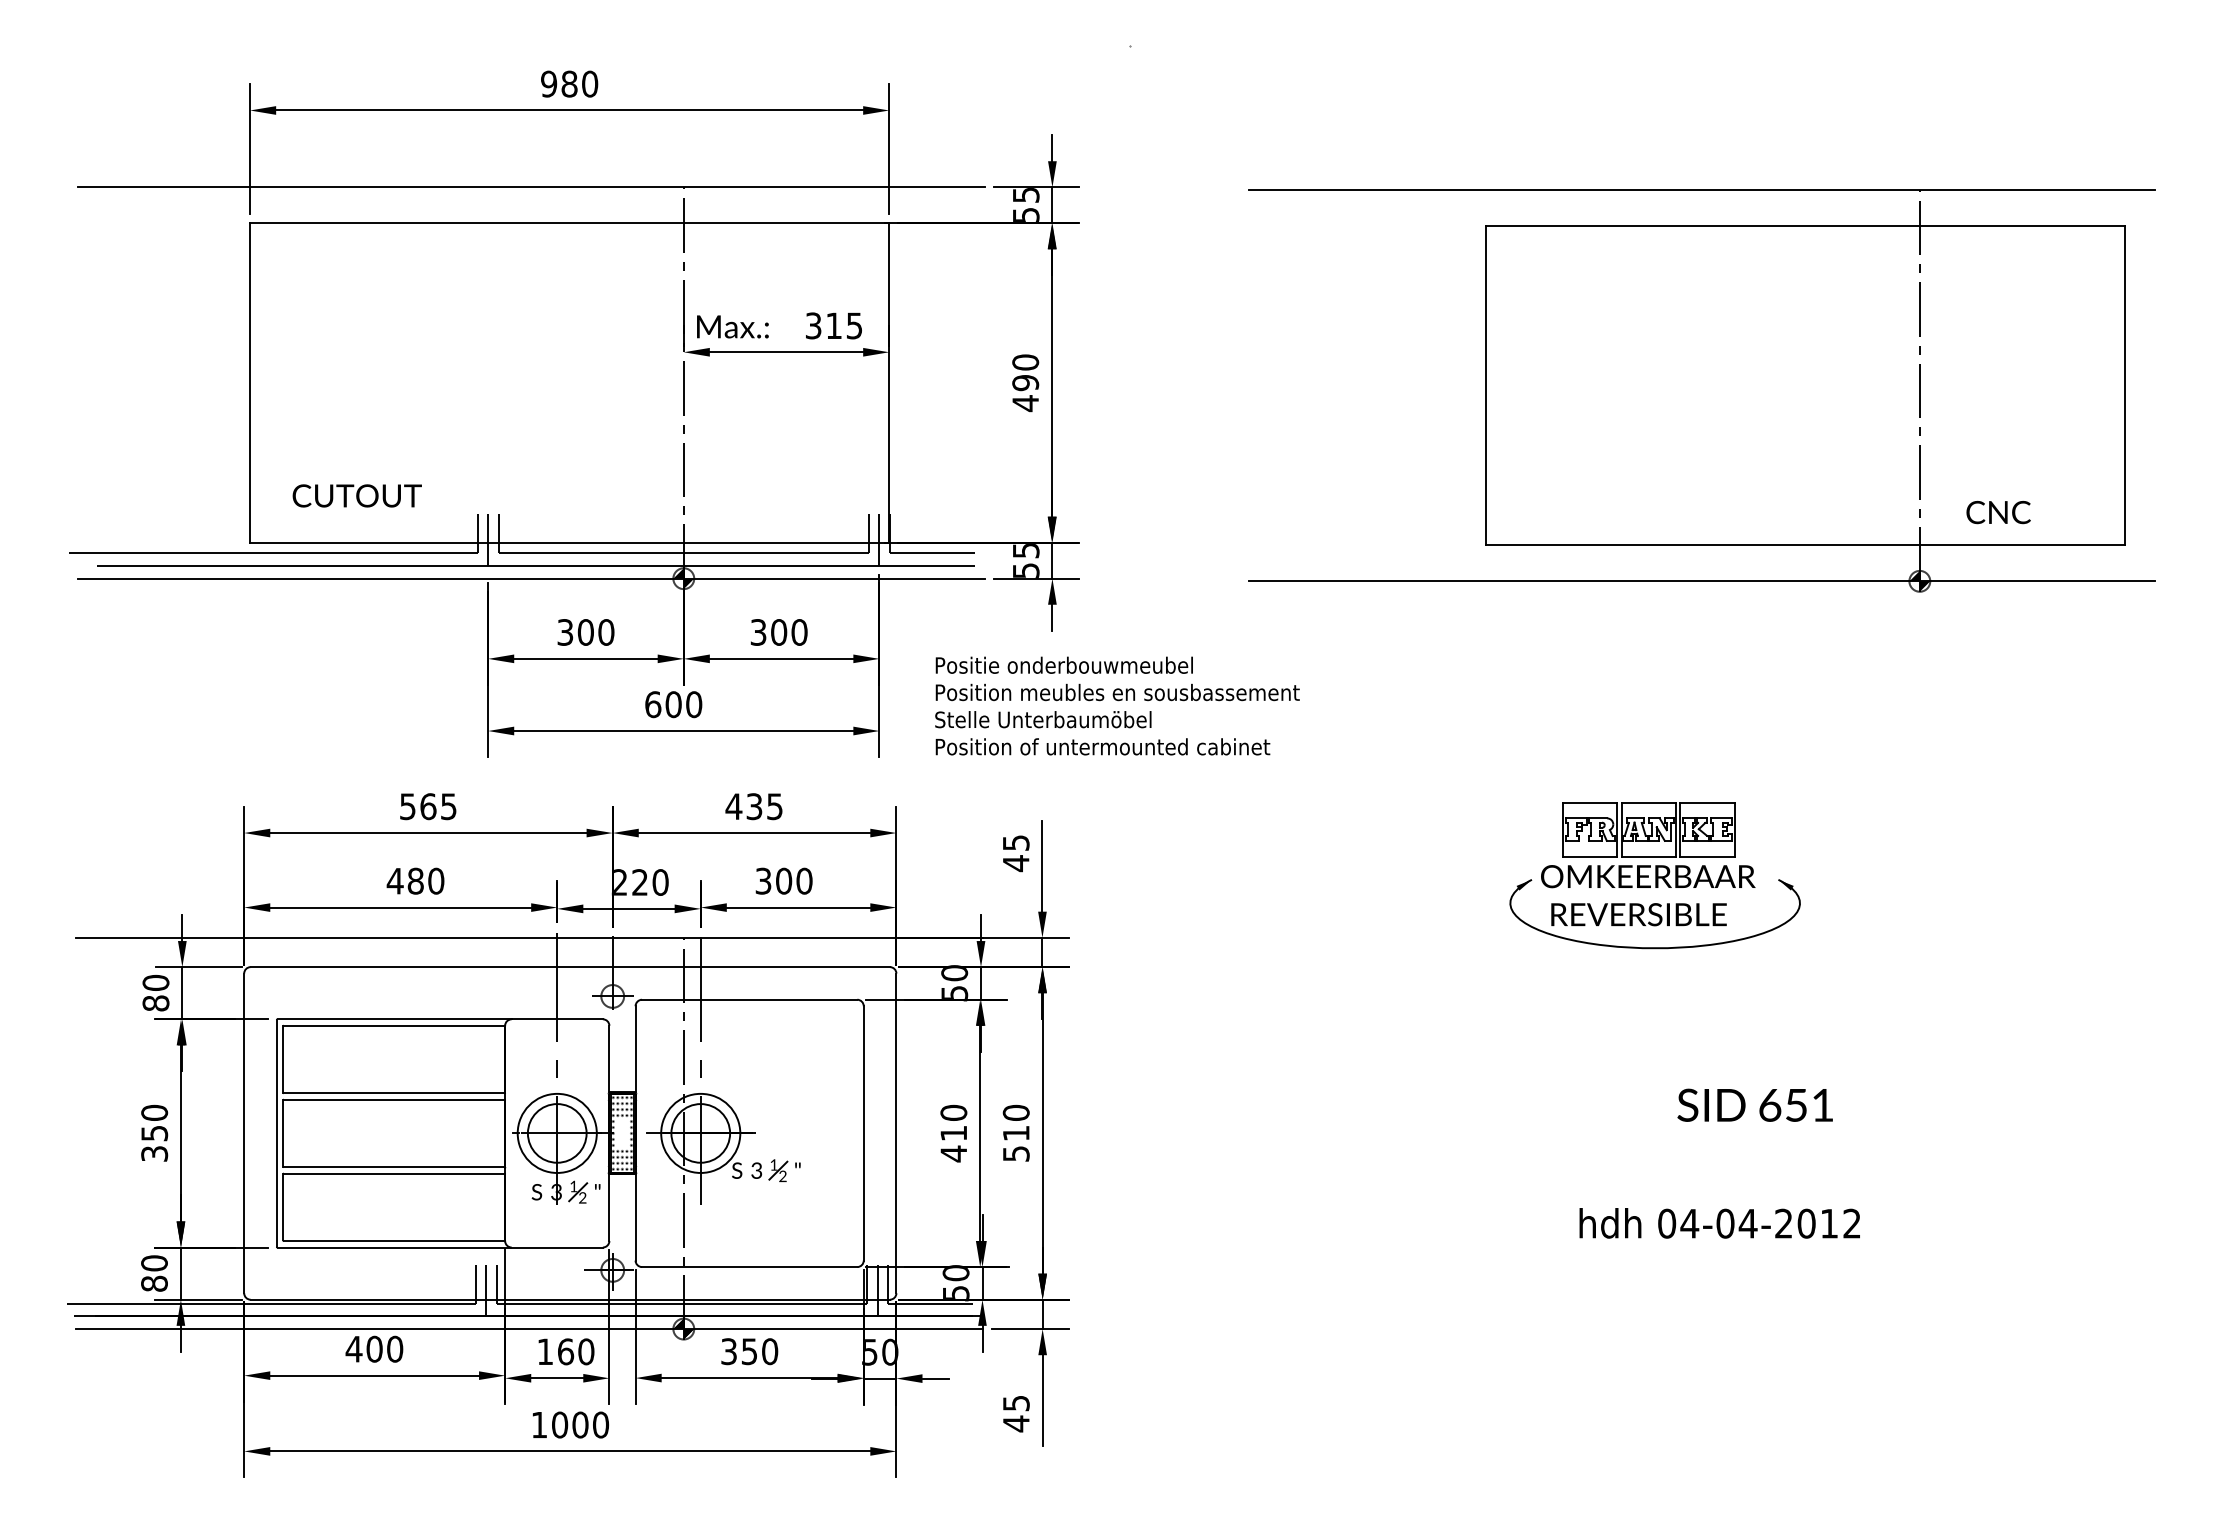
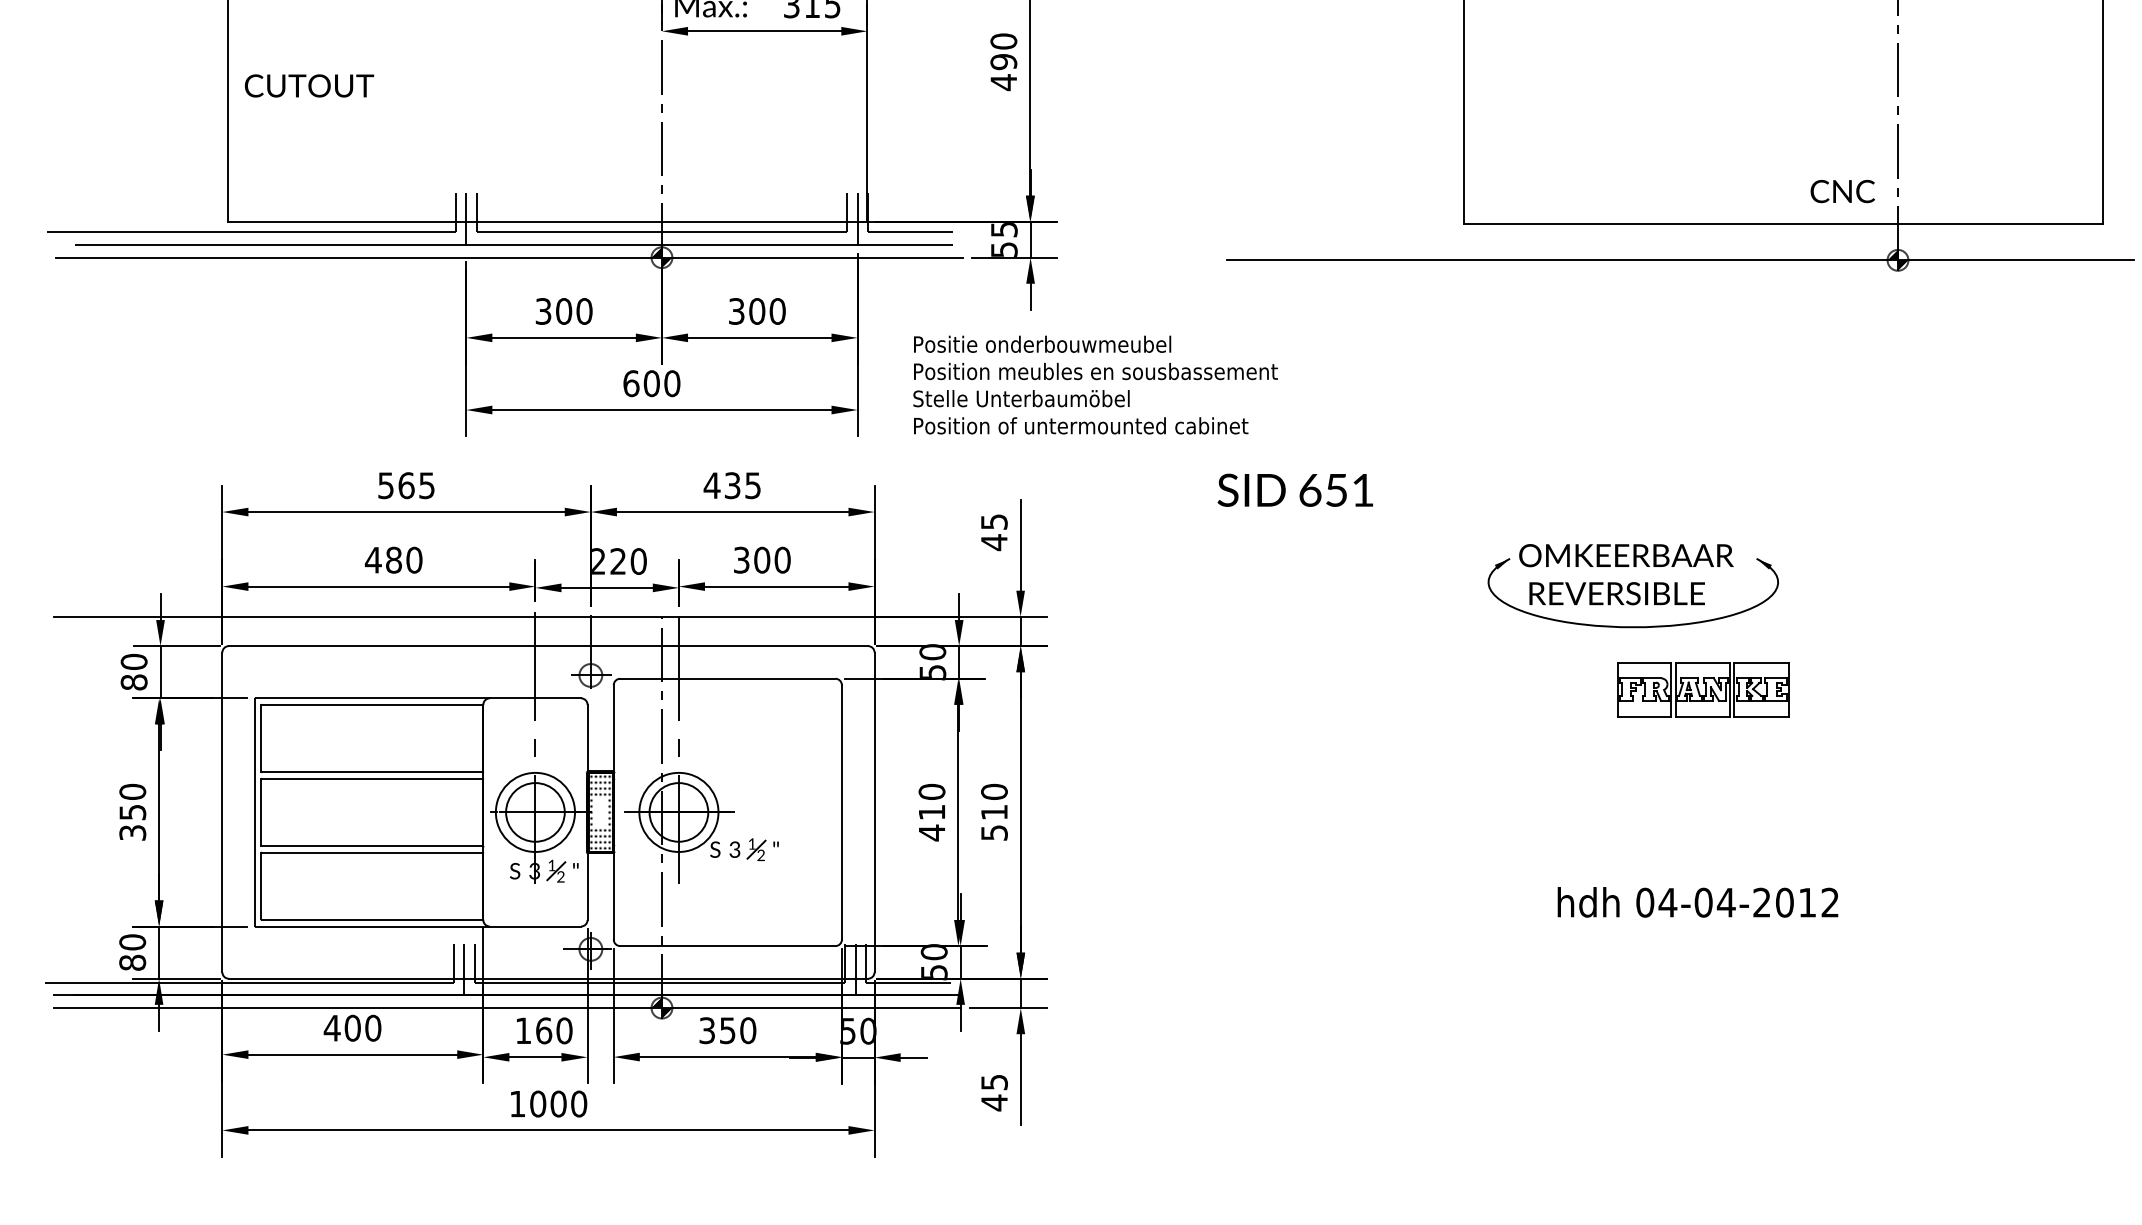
text: (356, 495) -> (308, 85), moved
text: (1998, 512) -> (1842, 191), moved
part: (1648, 829) -> (1702, 689), moved
text: (1754, 1104) -> (1294, 489), moved

